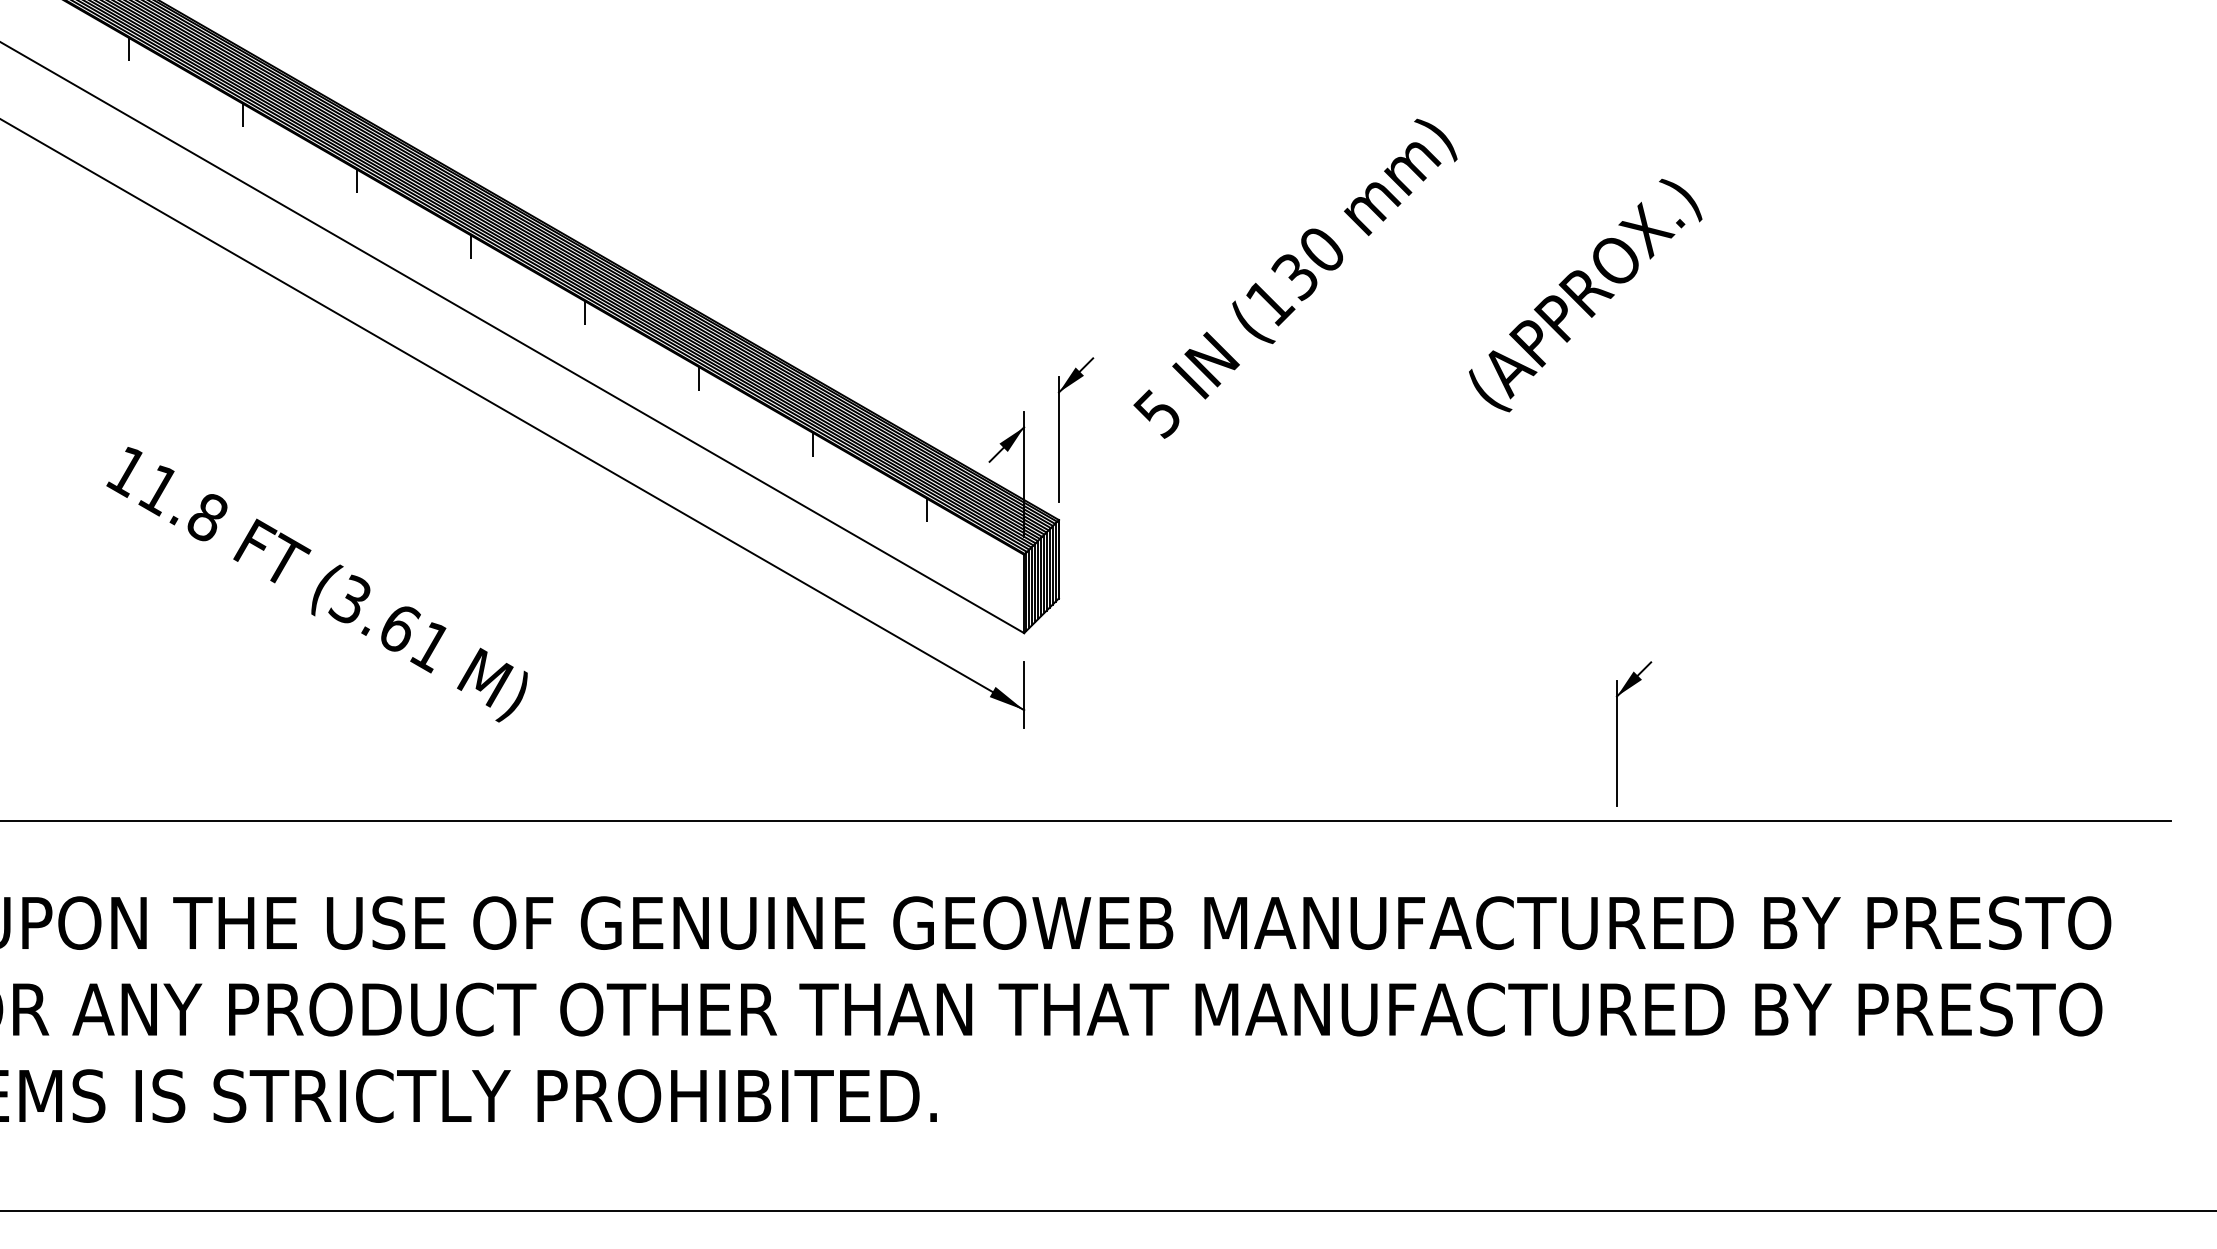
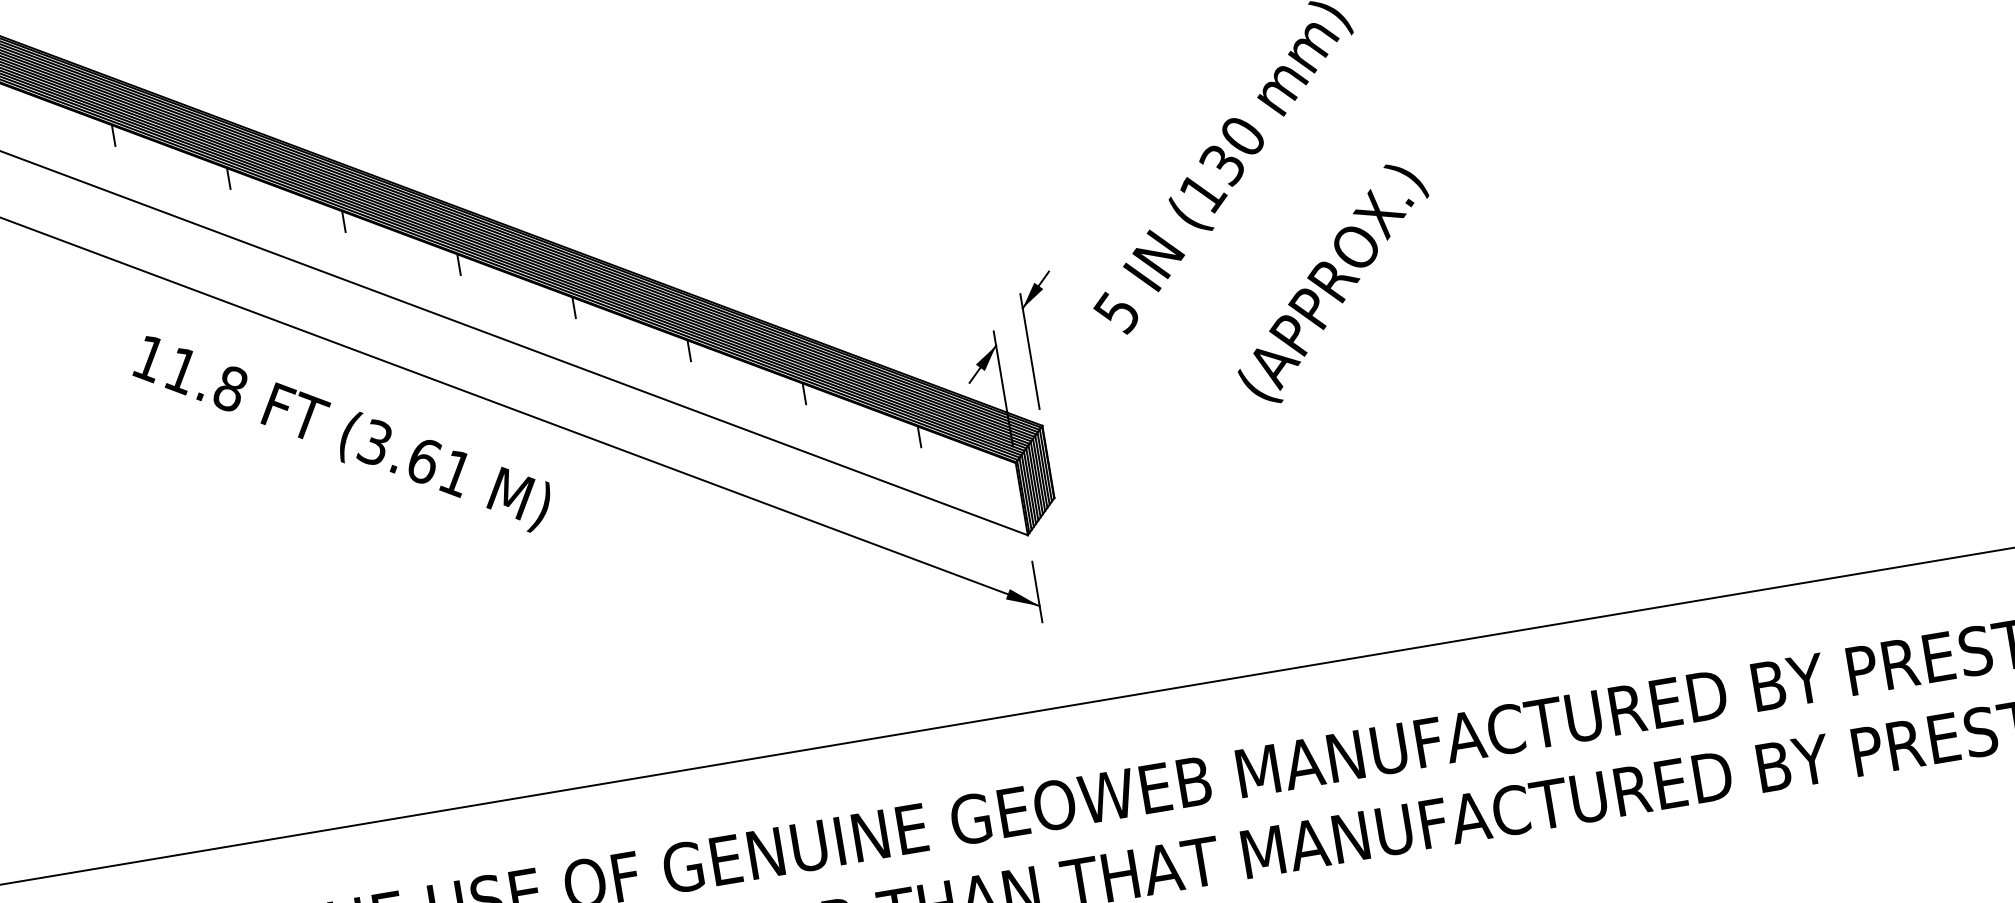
text: (1585, 295) -> (1333, 283), moved
text: (316, 584) -> (341, 433), moved
part: (1617, 733) -> (1589, 536), removed

